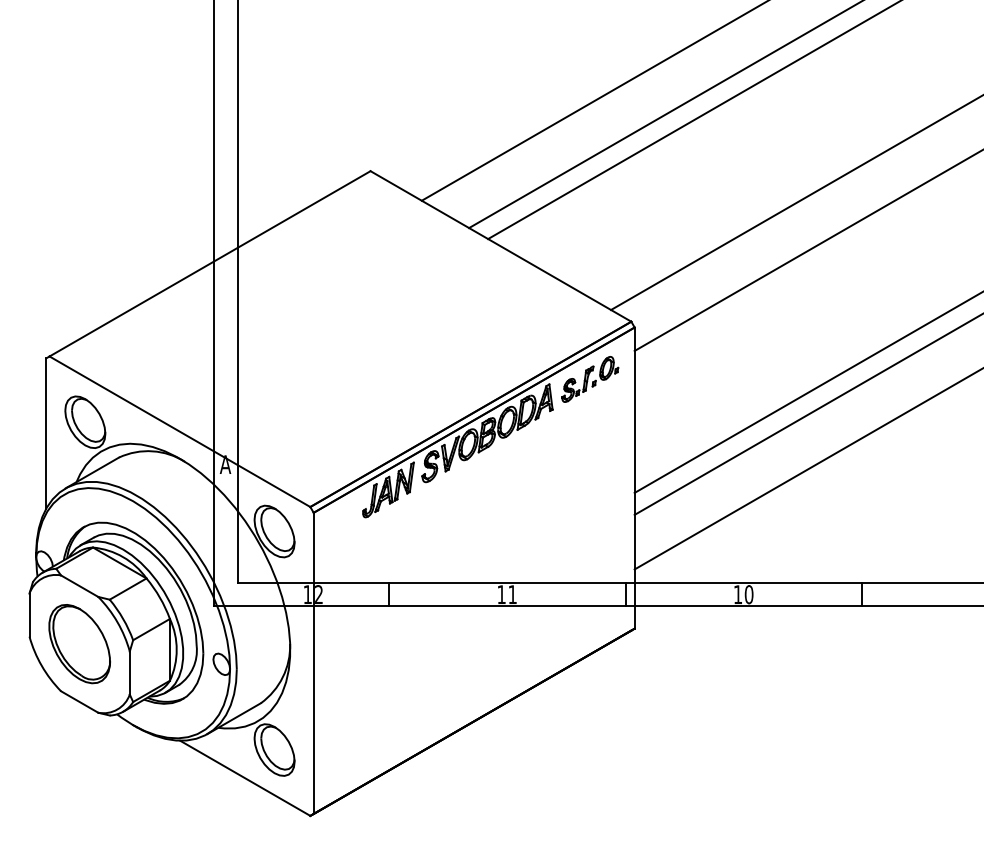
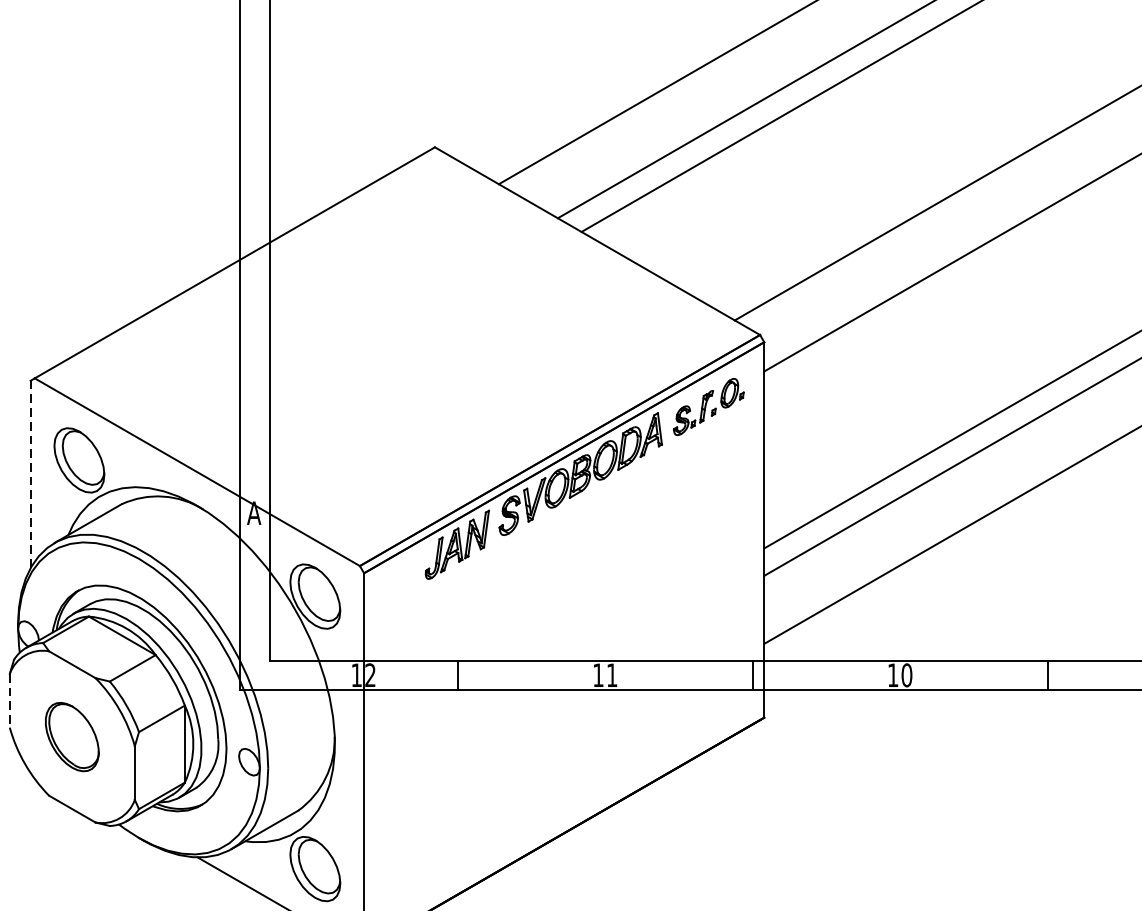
line: (46, 434) -> (30, 475), solid -> dashed
line: (29, 615) -> (9, 701), solid -> dashed
part: (79, 644) -> (72, 737), size x0.7

